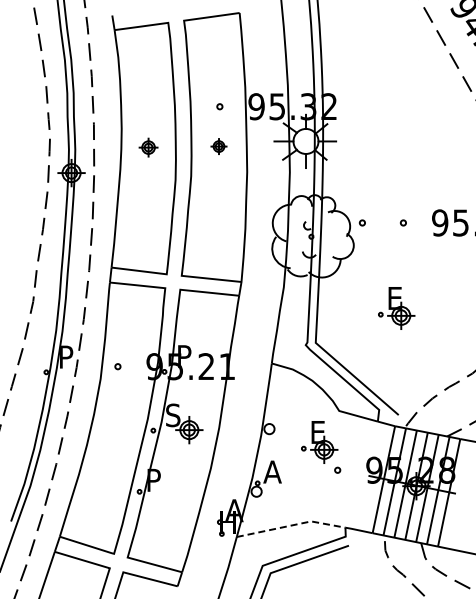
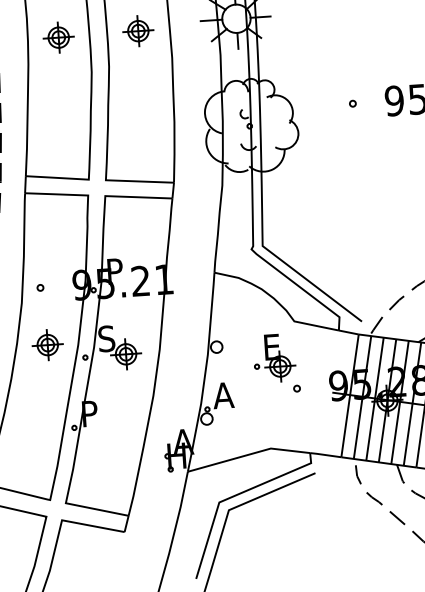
part: (218, 146) -> (137, 31), size x1.67
part: (148, 147) -> (58, 37), size x1.43
part: (362, 222) -> (306, 106), removed
part: (396, 308) -> (351, 201), removed
part: (120, 417) -> (47, 345), added
line: (291, 525) -> (248, 454), dashed -> solid

